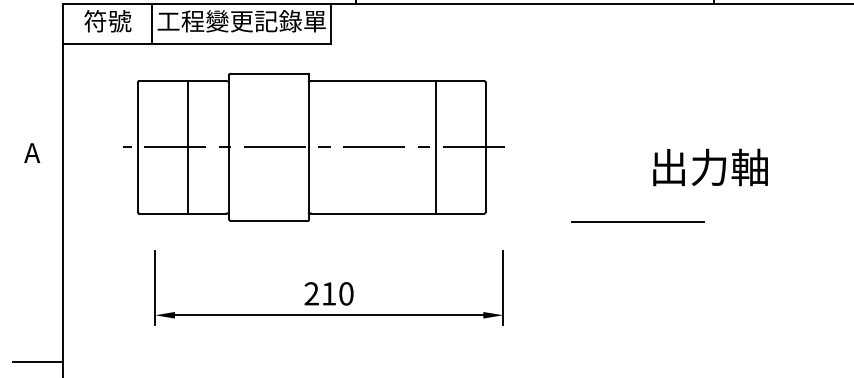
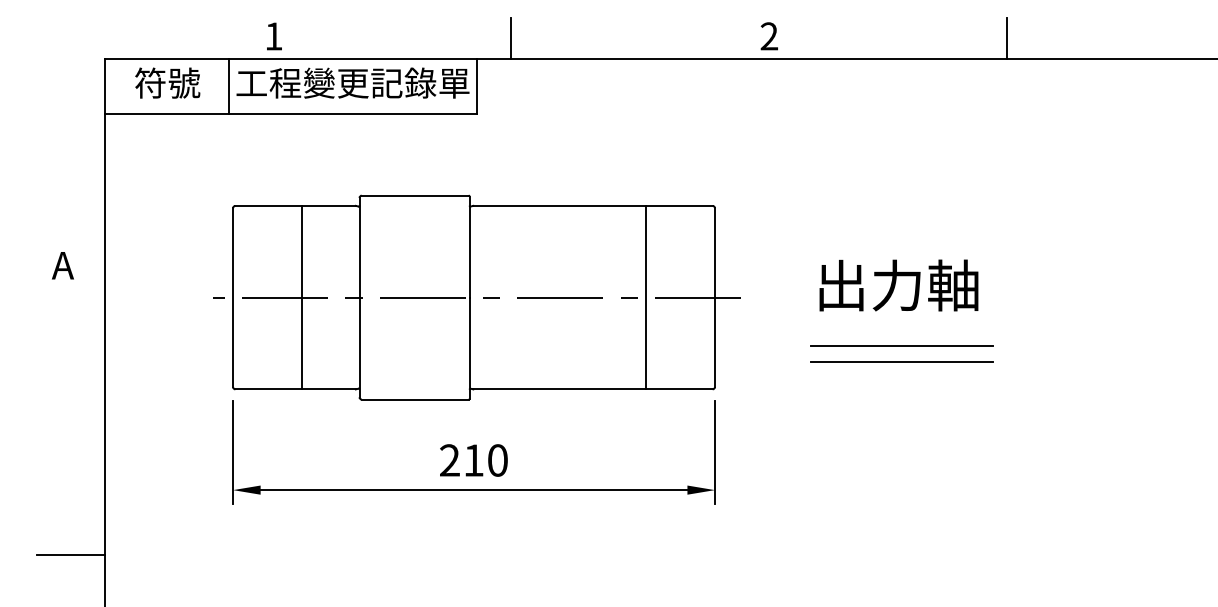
part: (313, 147) -> (476, 297), moved
text: (710, 167) -> (898, 285), moved
line: (637, 210) -> (901, 345), added

